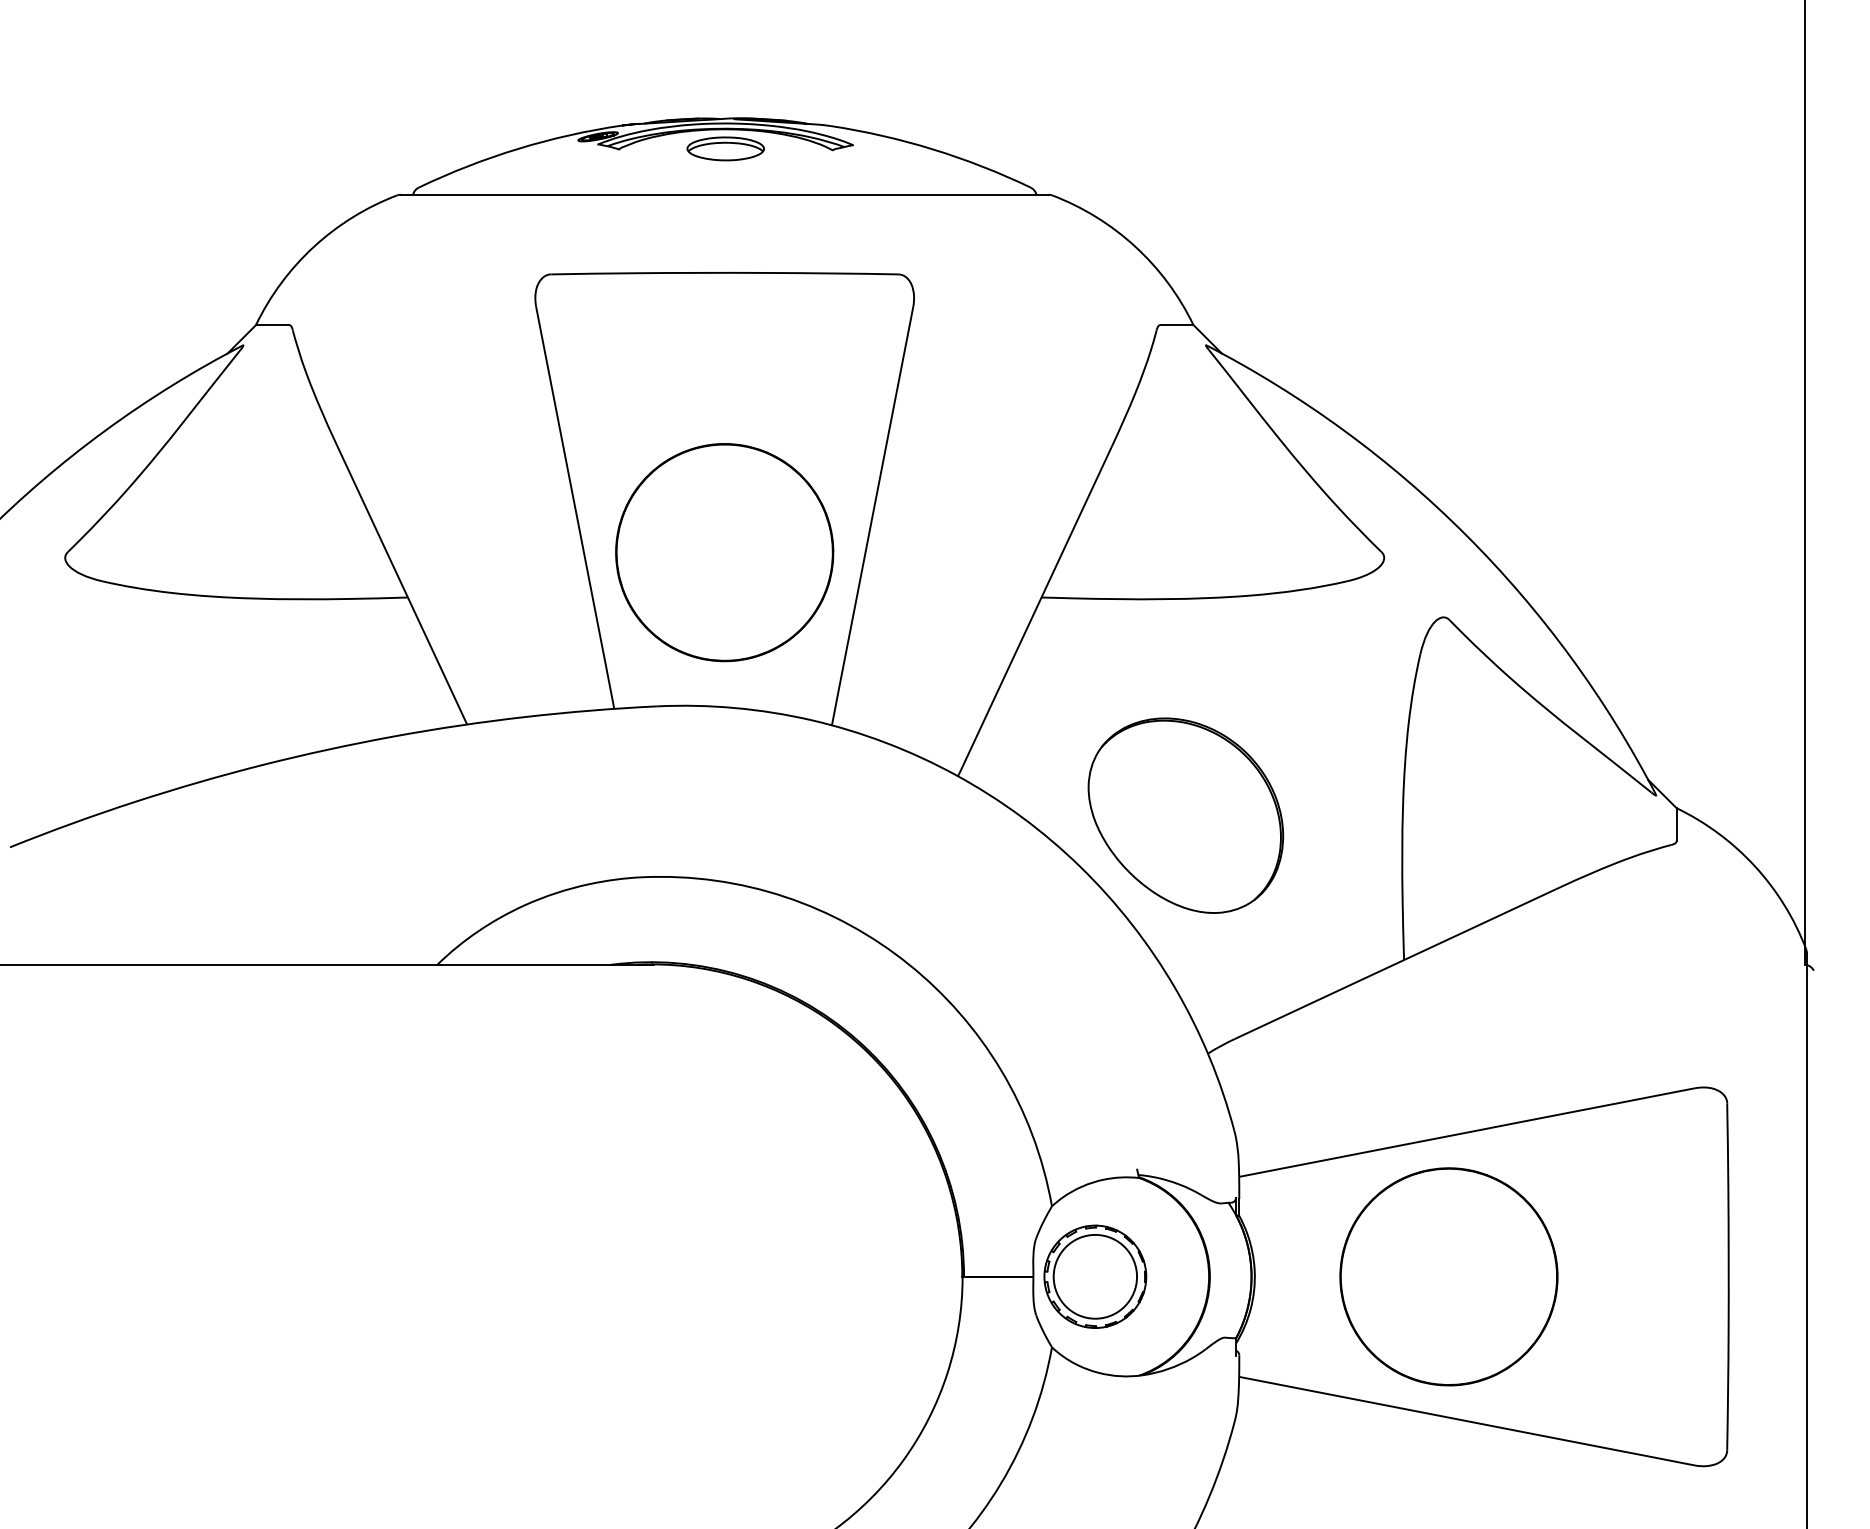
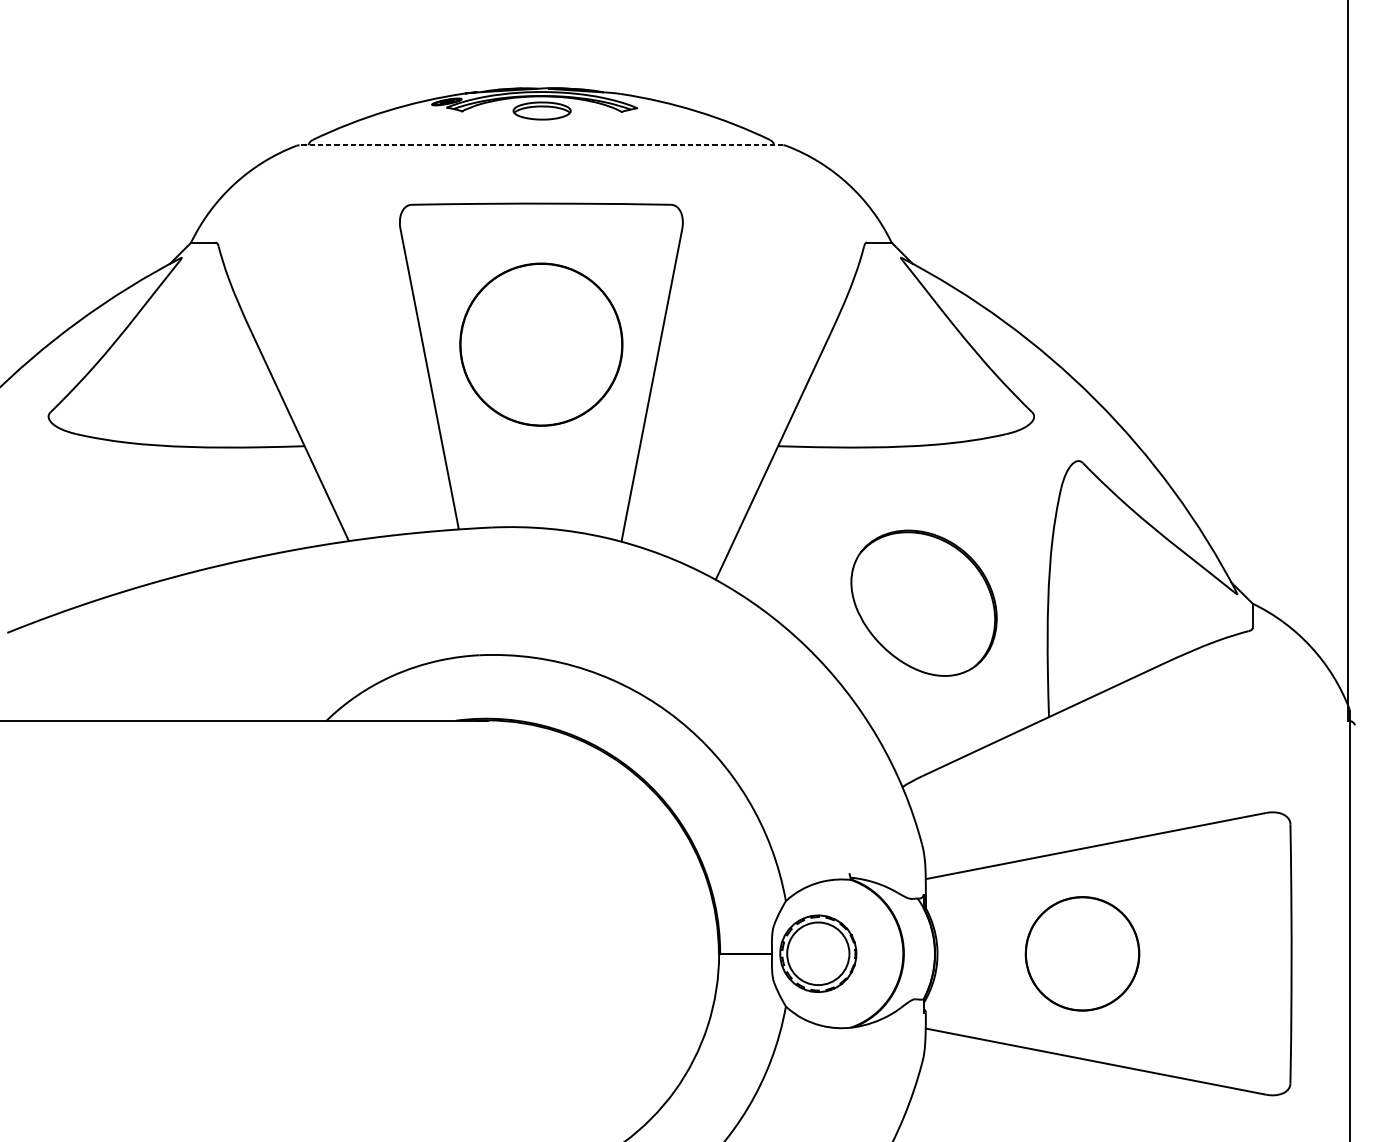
line: (724, 194) -> (541, 145), solid -> dashed
part: (724, 552) -> (541, 344), moved
part: (1185, 815) -> (923, 603), moved
part: (1448, 1276) -> (1082, 953), size x0.7

